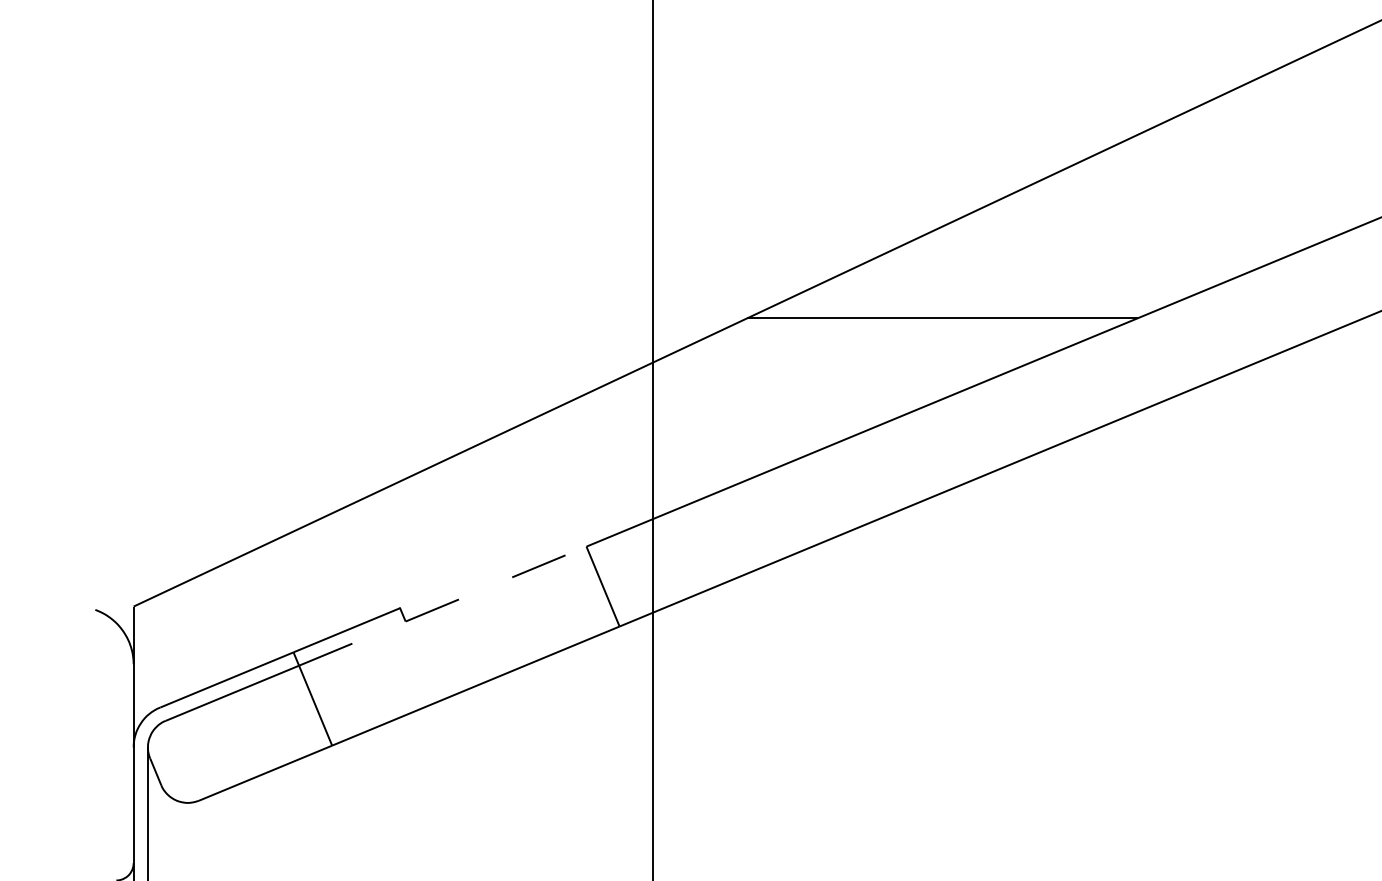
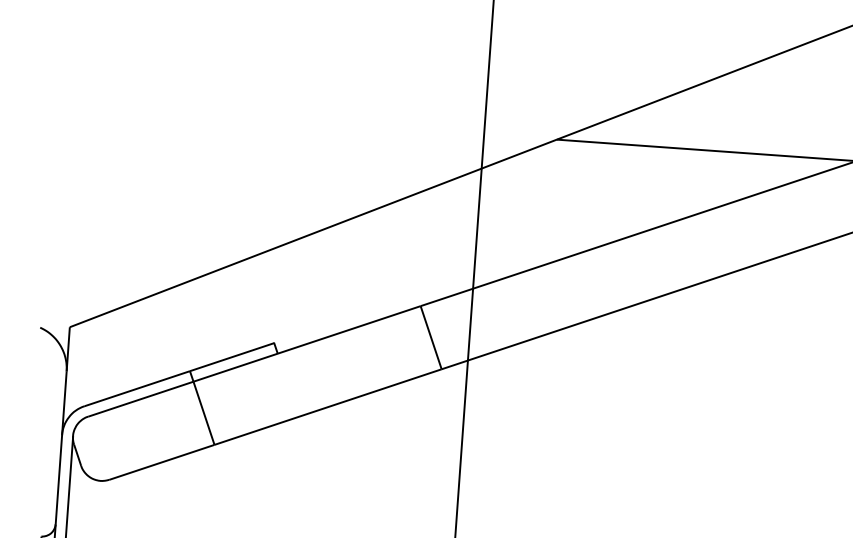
line: (442, 606) -> (306, 344), dashed -> solid

